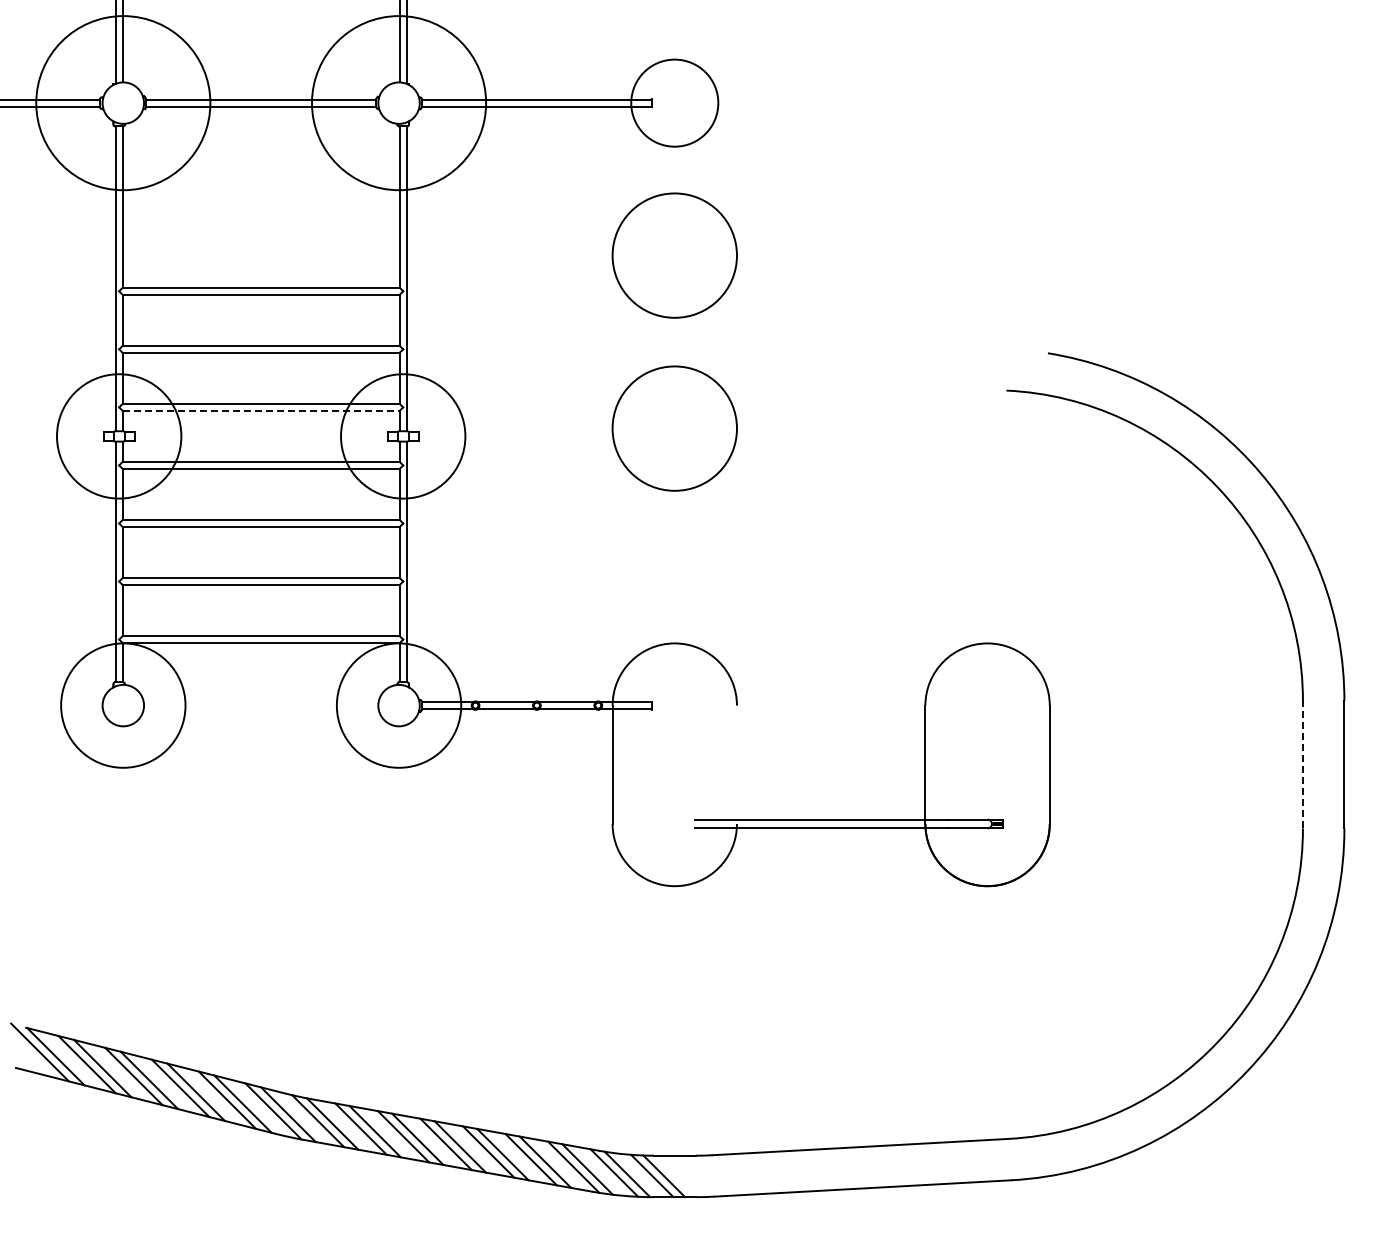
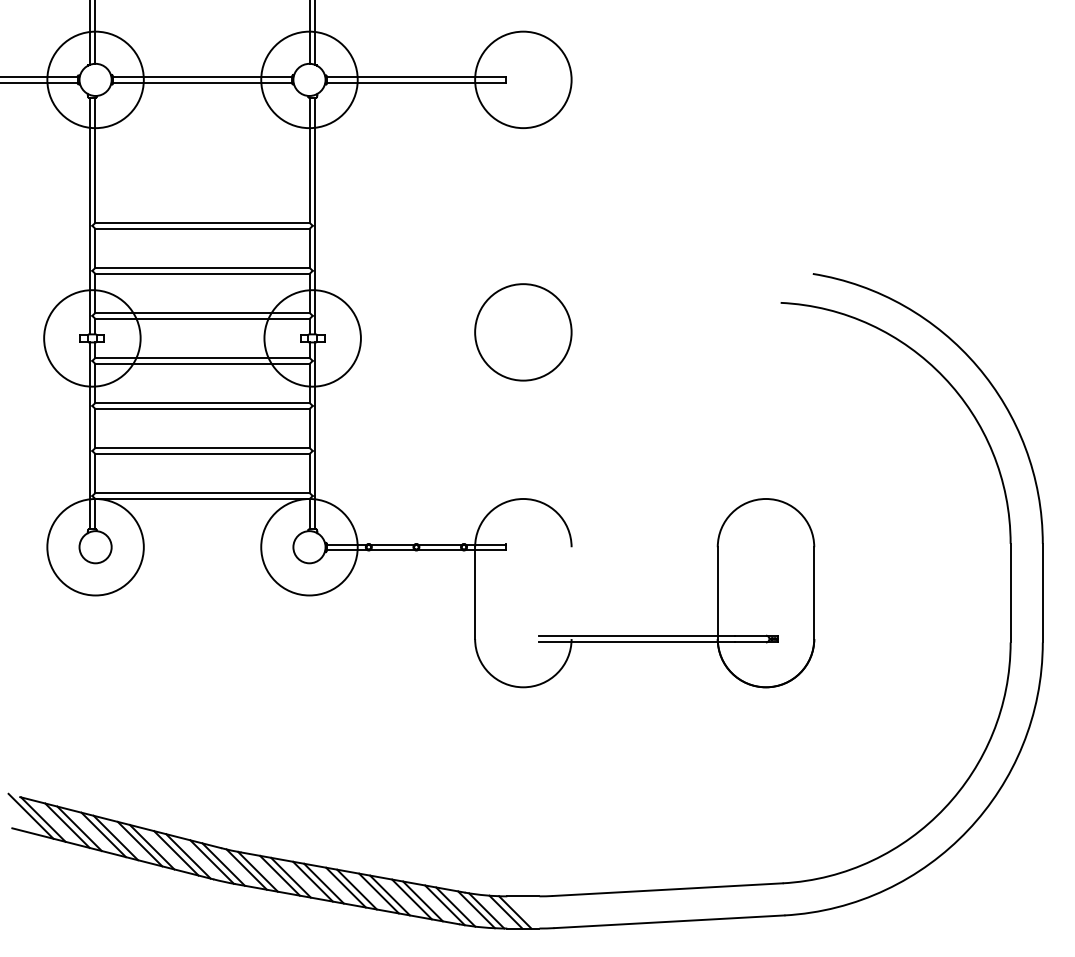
circle: (123, 102) -> (95, 79), size x0.71
circle: (398, 102) -> (309, 79), size x0.71
circle: (674, 102) -> (523, 79), size x1.43
circle: (674, 255) -> (523, 198), removed
line: (261, 410) -> (202, 318), dashed -> solid
line: (1302, 764) -> (1010, 592), dashed -> solid

